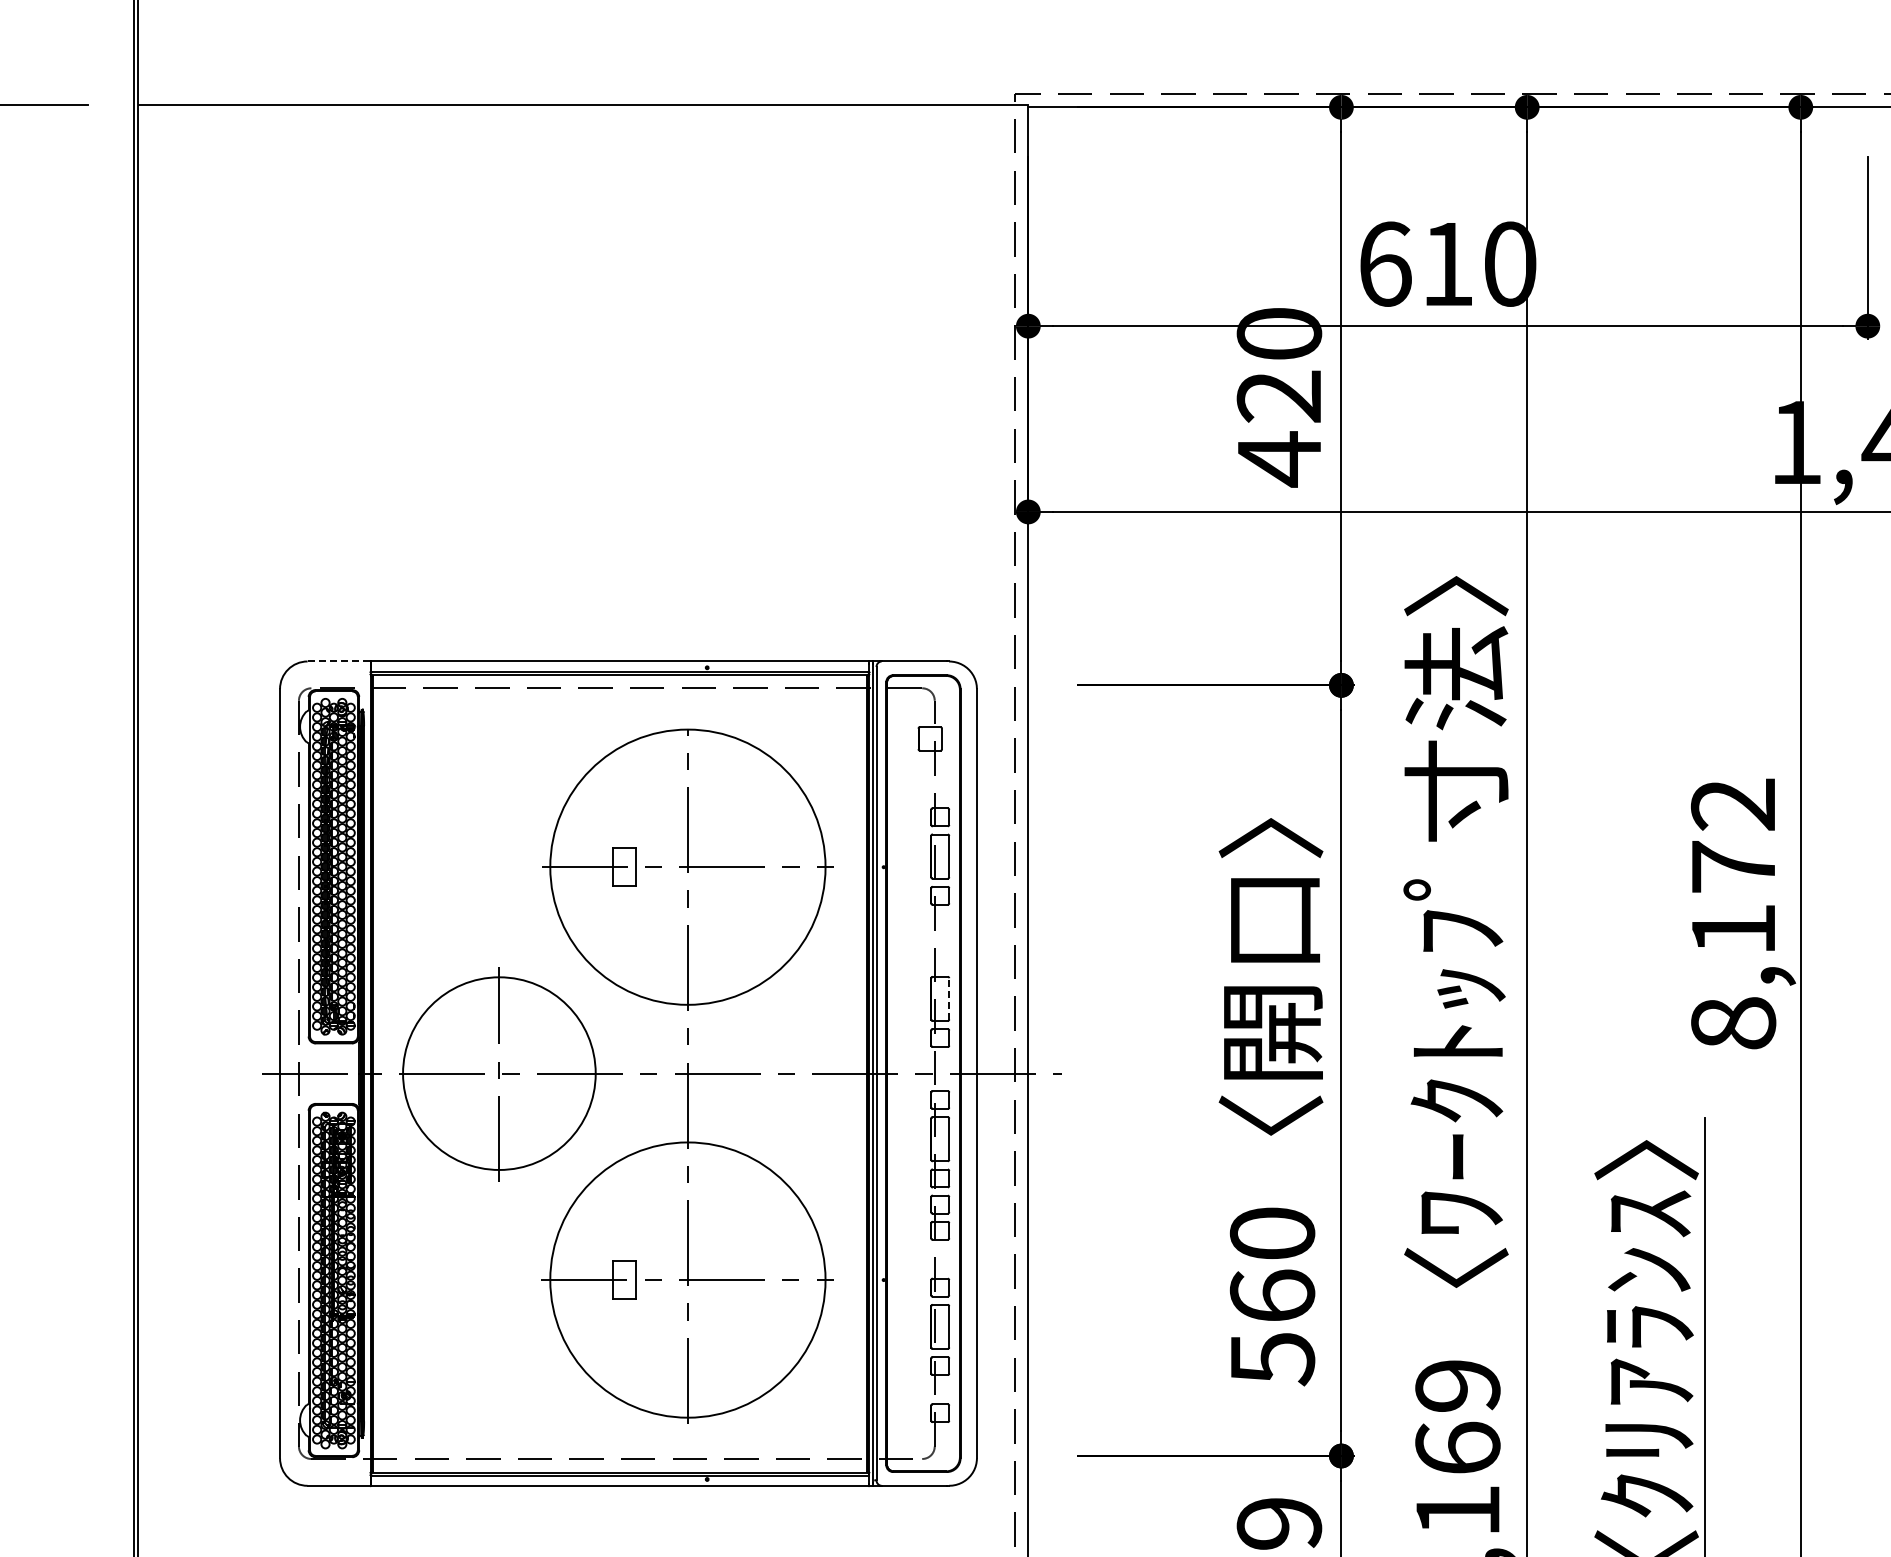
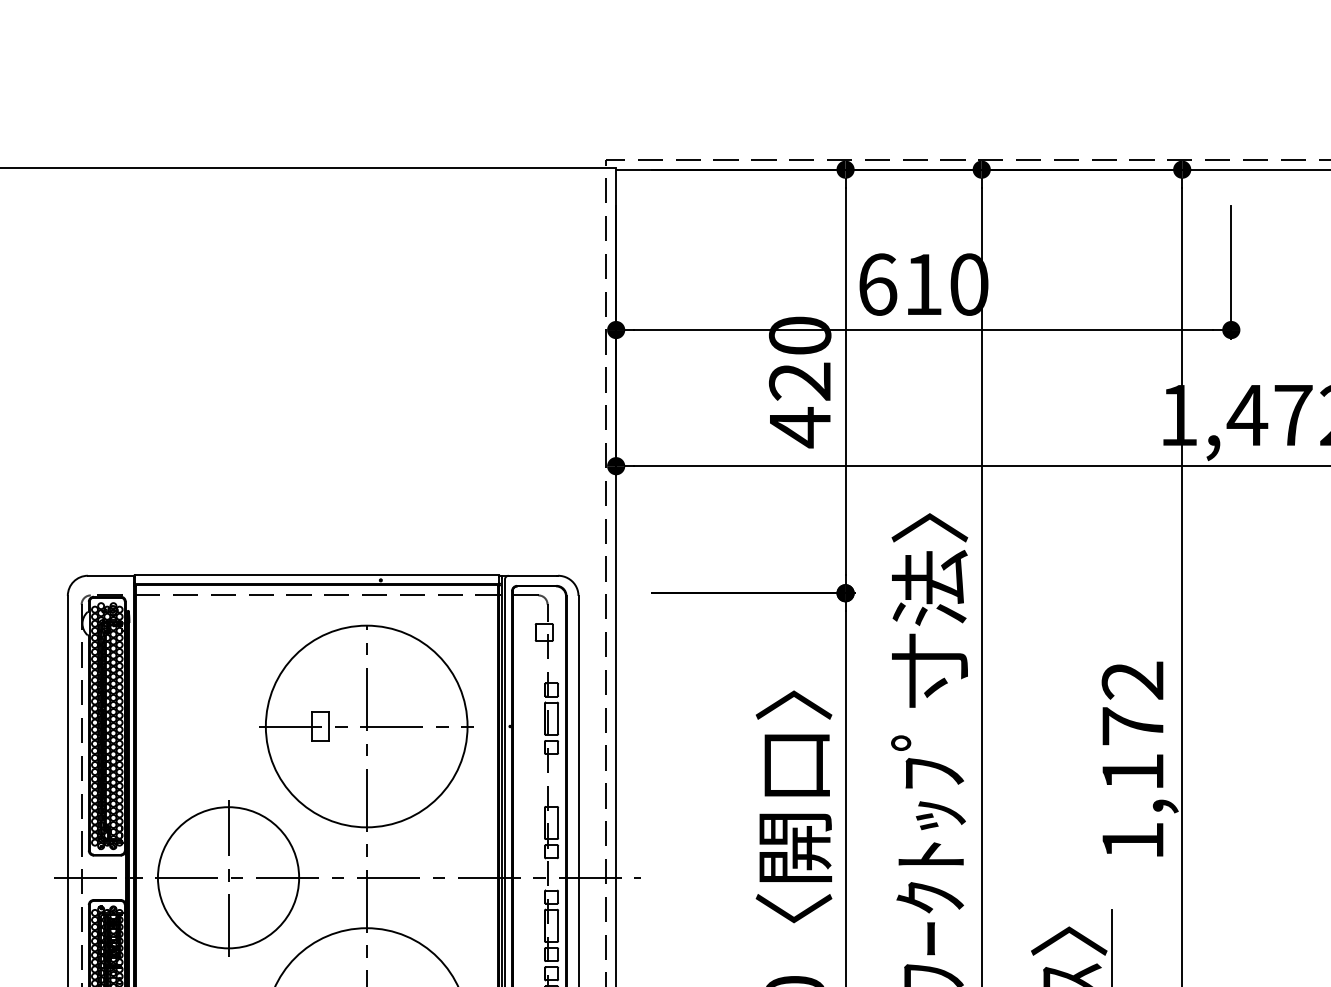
line: (339, 661) -> (111, 575), dashed -> solid
line: (949, 998) -> (558, 822), dashed -> solid
text: (1733, 1023) -> (1132, 841), 8,172 -> 1,172

